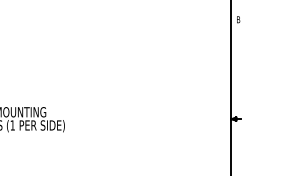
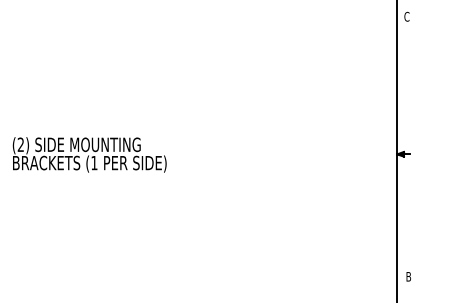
text: (238, 19) -> (406, 16), B -> C

